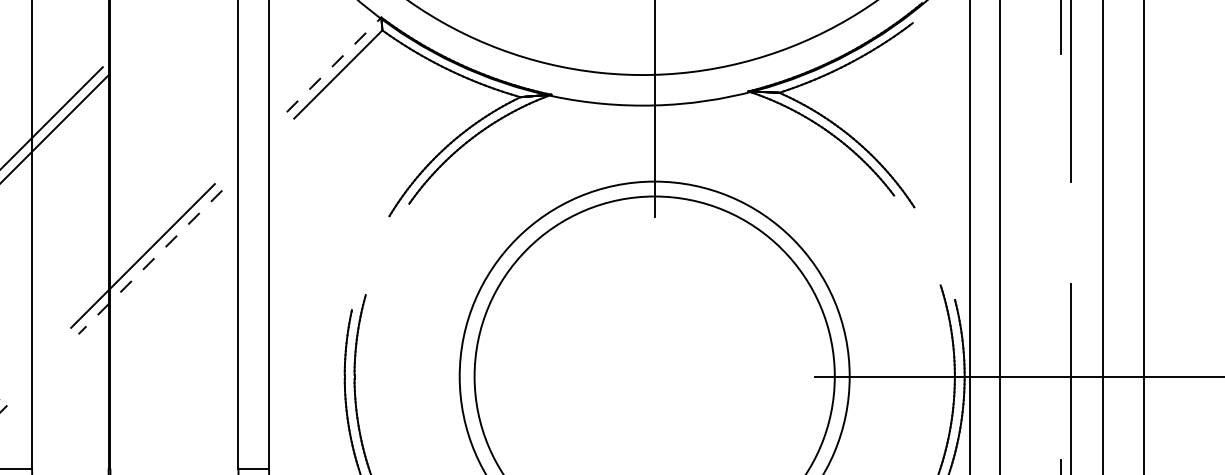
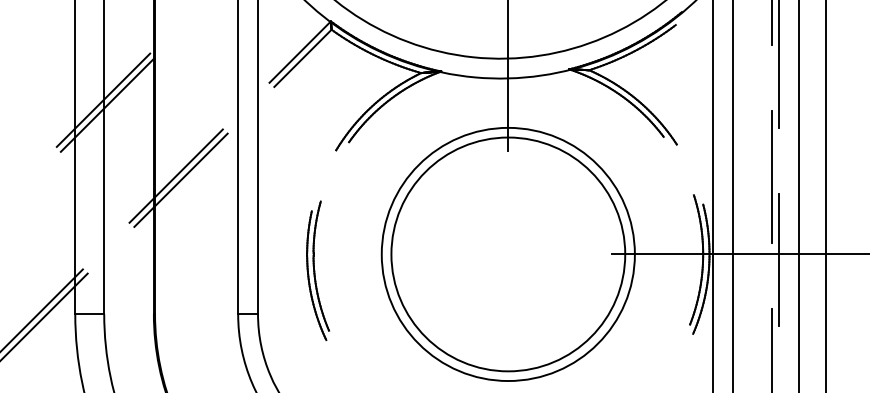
line: (334, 63) -> (300, 51), dashed -> solid
line: (1061, 256) -> (772, 176), added
line: (151, 262) -> (181, 180), dashed -> solid

